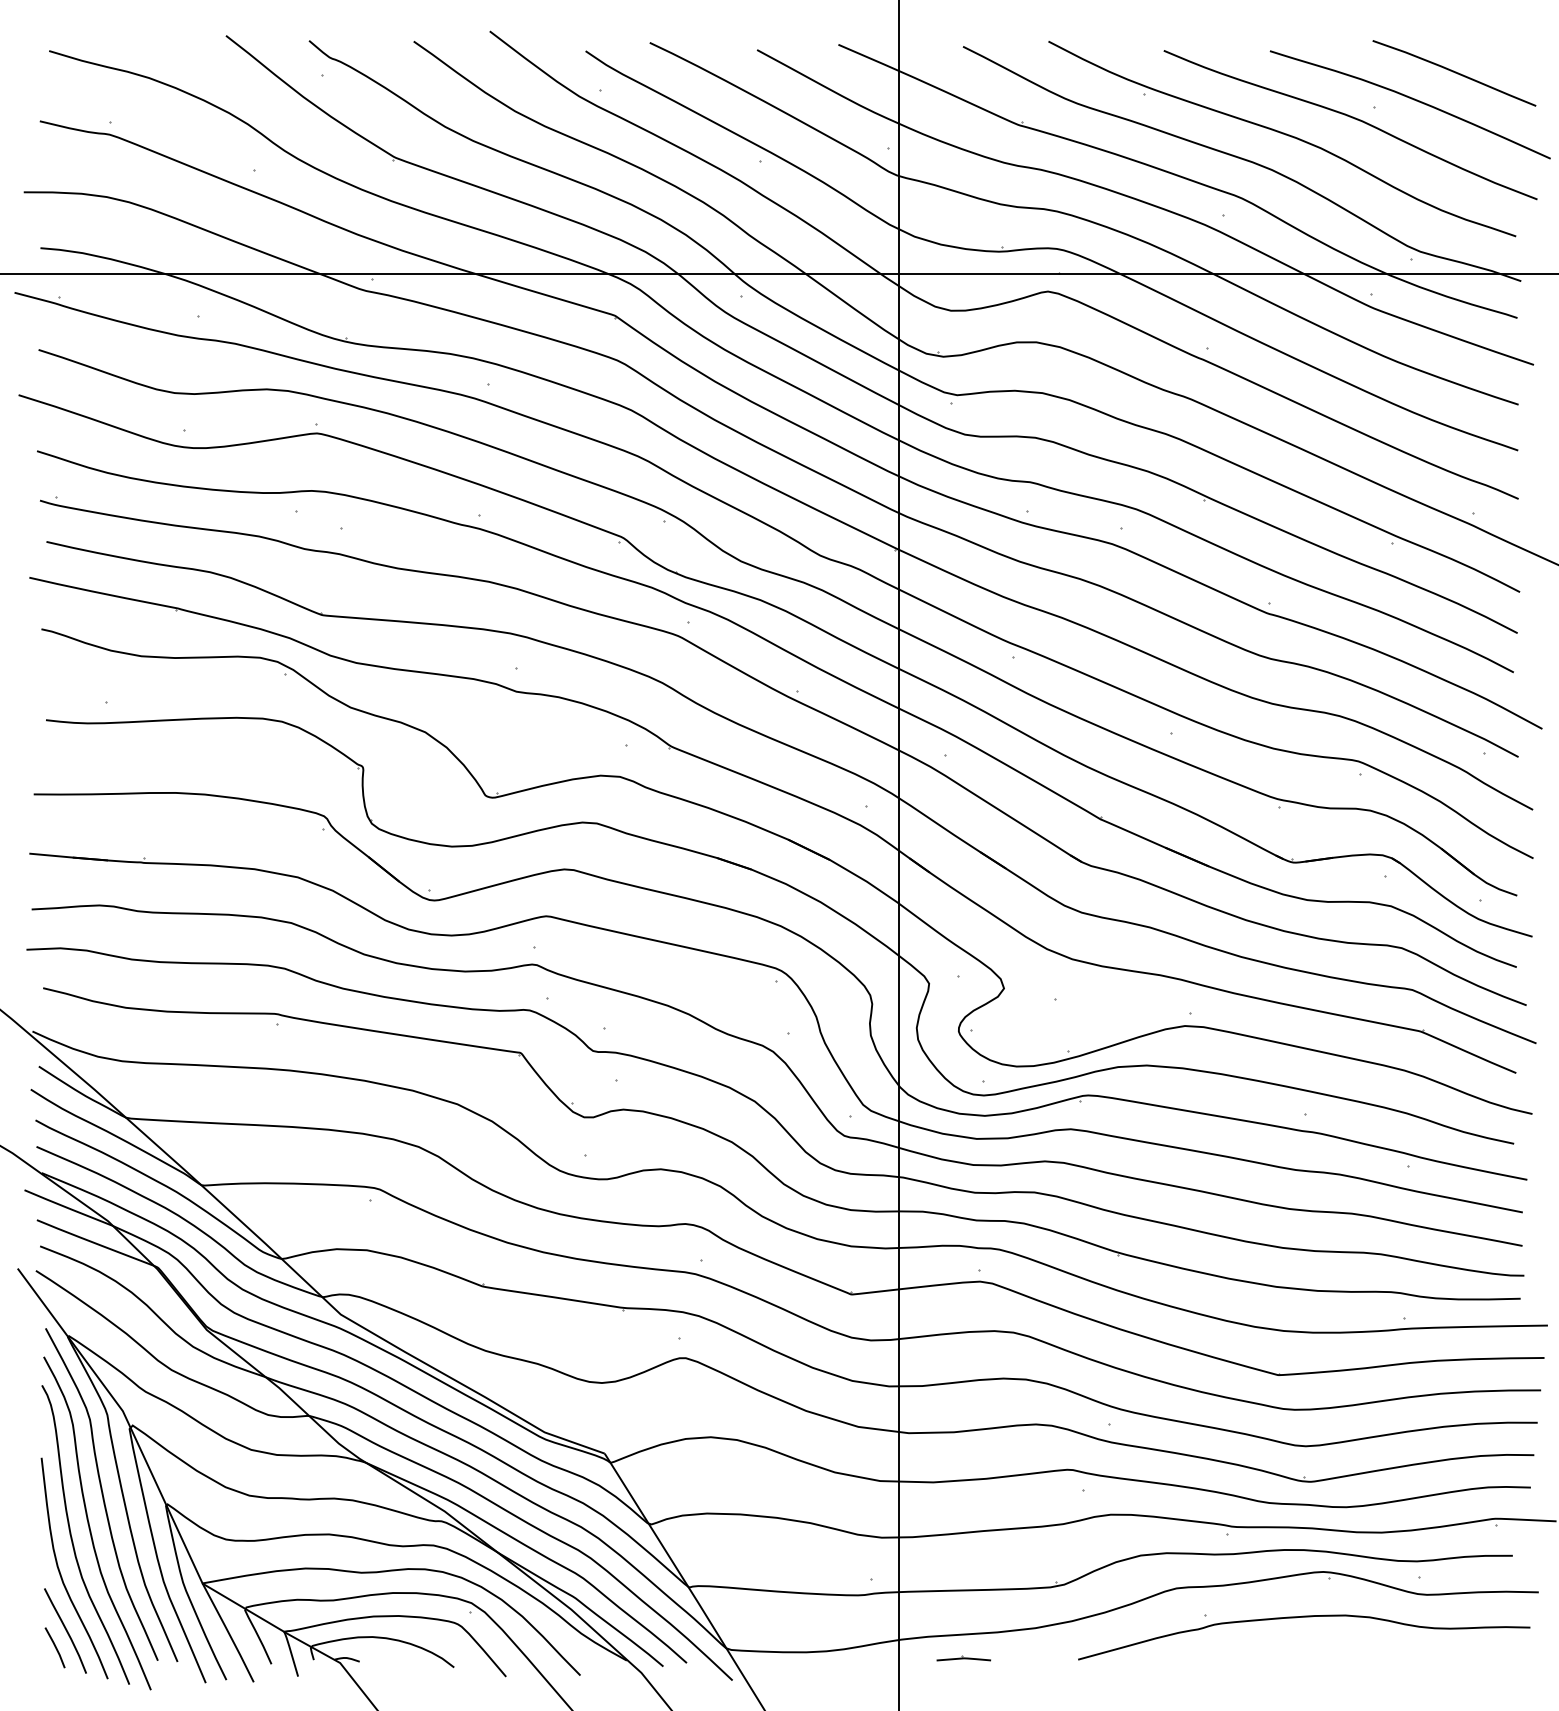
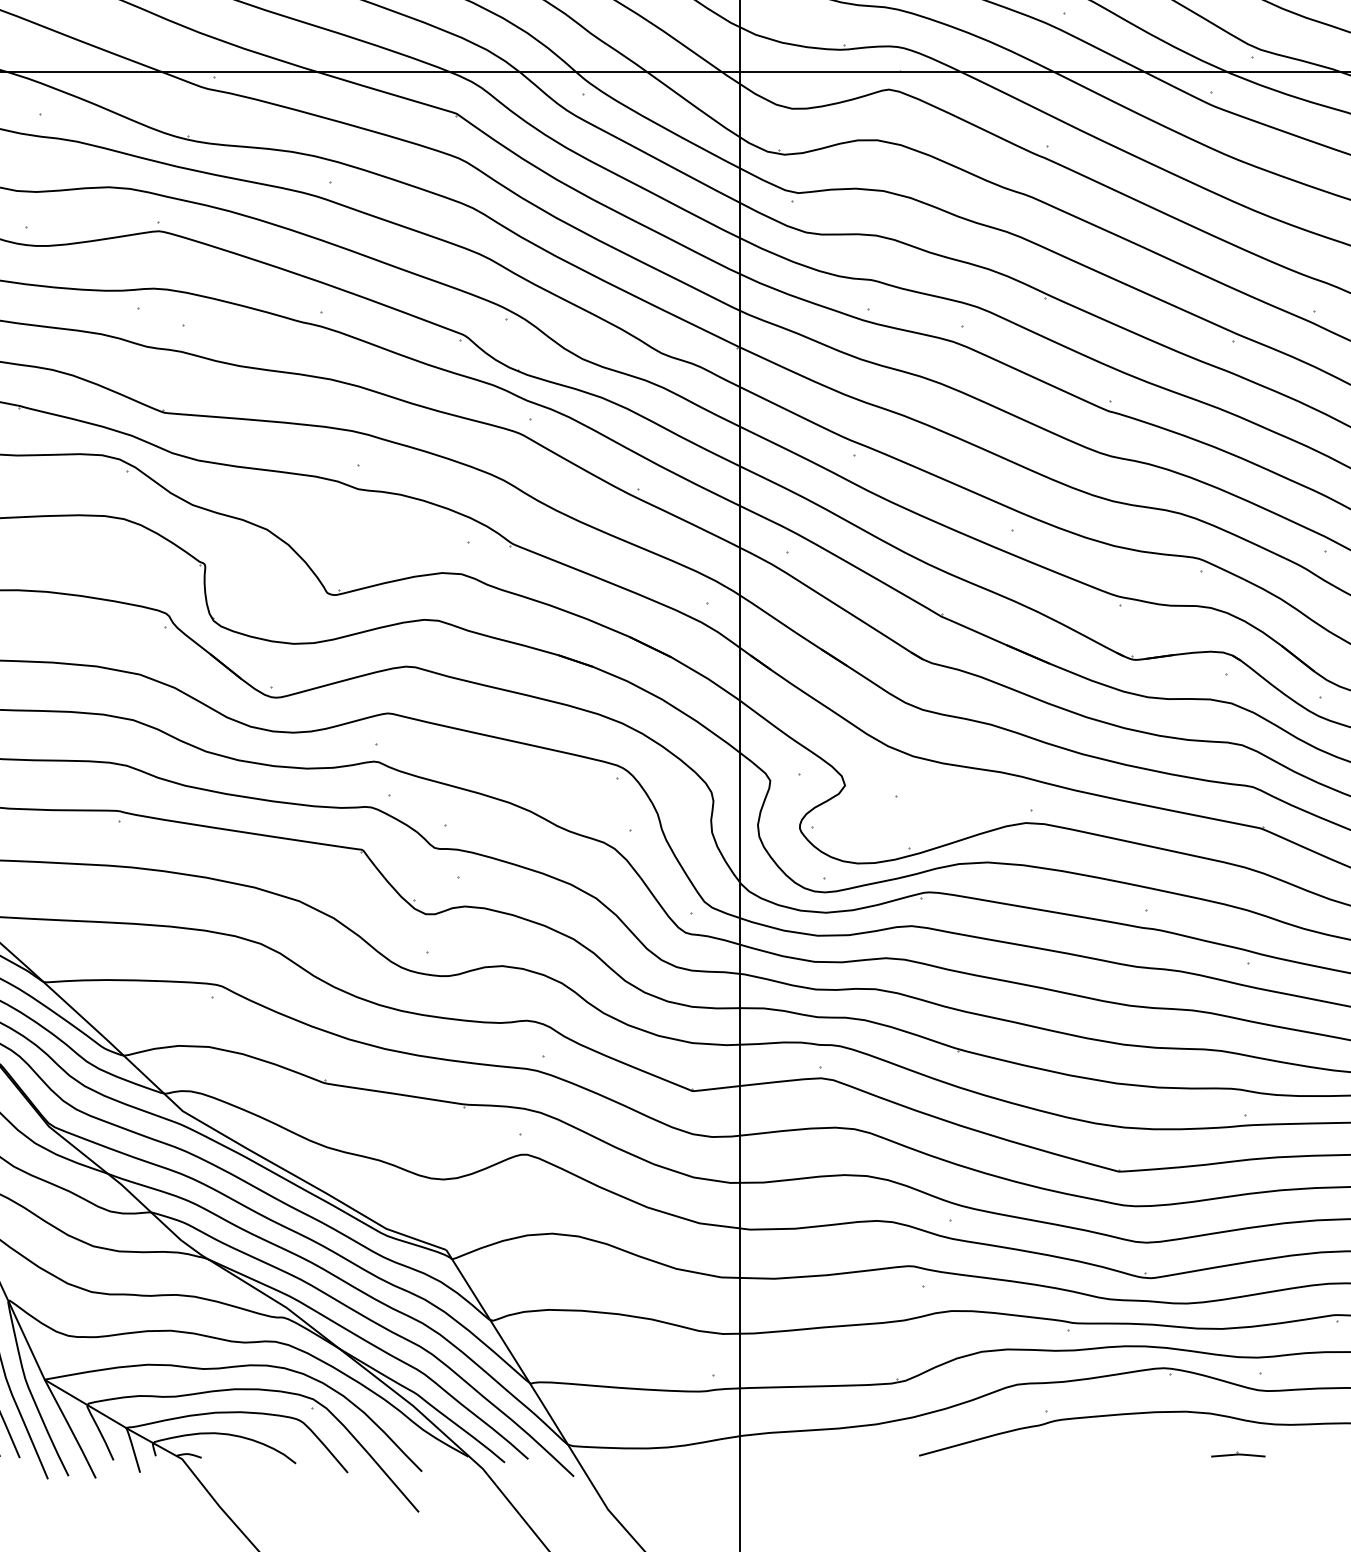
part: (963, 1658) -> (1238, 1454), moved

